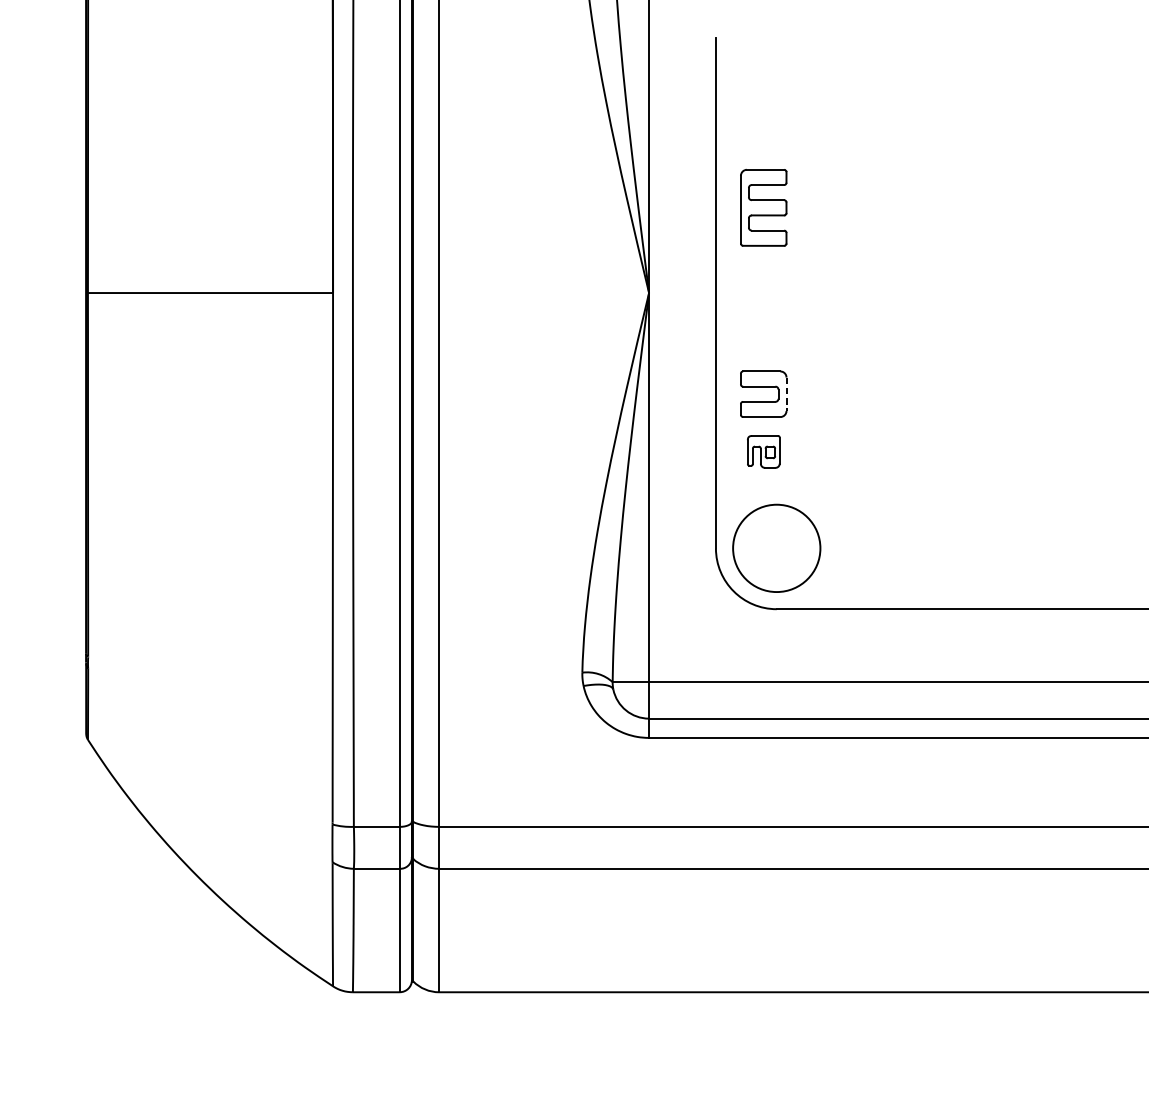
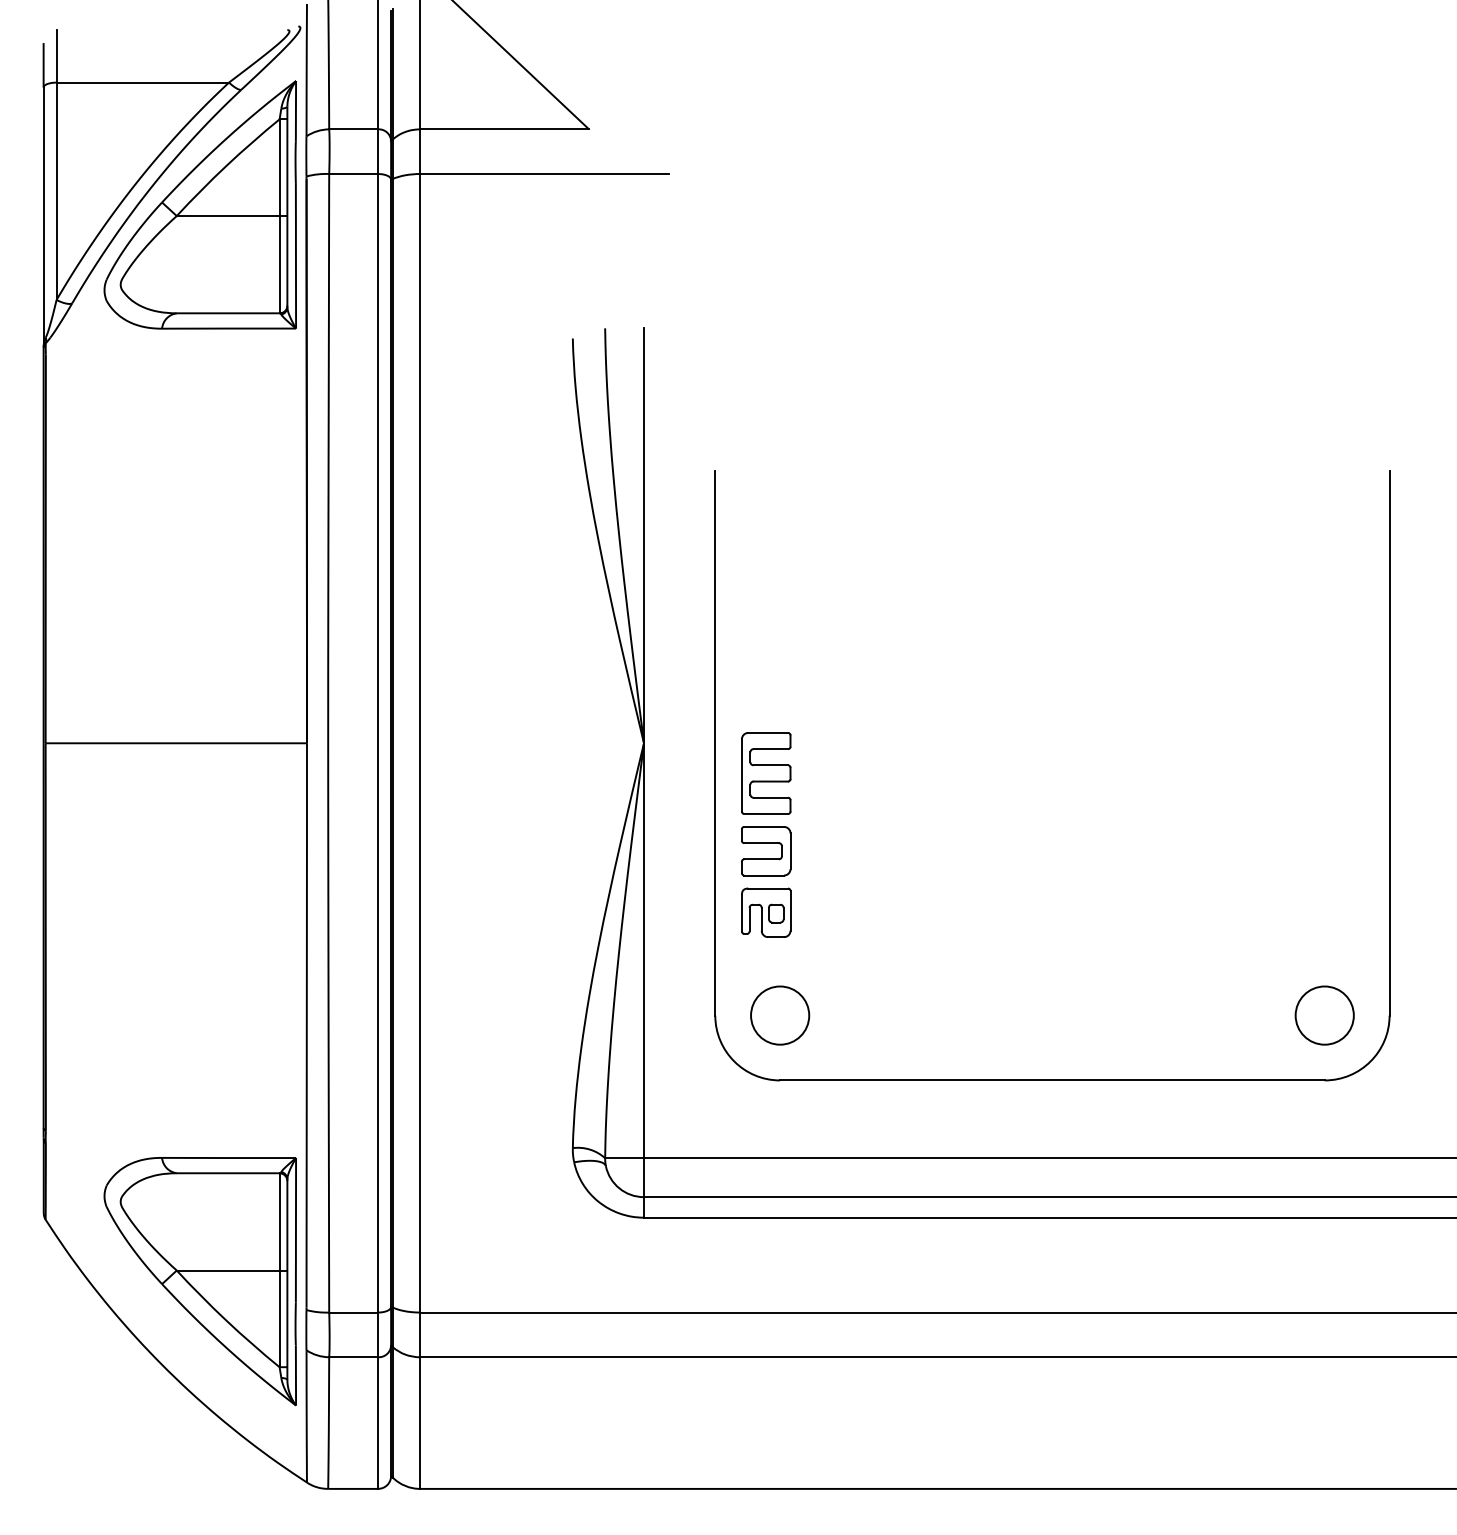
part: (763, 207) -> (766, 773), moved
line: (786, 394) -> (790, 851), dashed -> solid
part: (763, 451) -> (766, 912), size x1.43
circle: (777, 548) -> (780, 1015), size x0.62
part: (232, 797) -> (199, 1281), added

